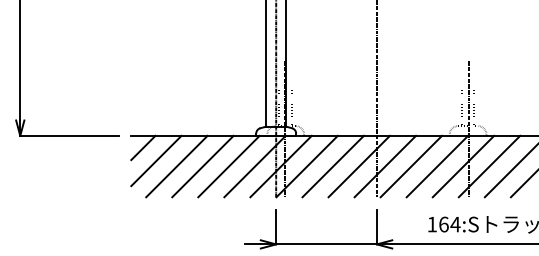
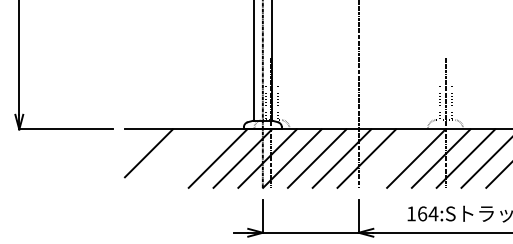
line: (143, 147) -> (136, 140), removed
line: (176, 166) -> (167, 158), removed
line: (202, 166) -> (192, 158), removed
line: (411, 166) -> (391, 158), removed

